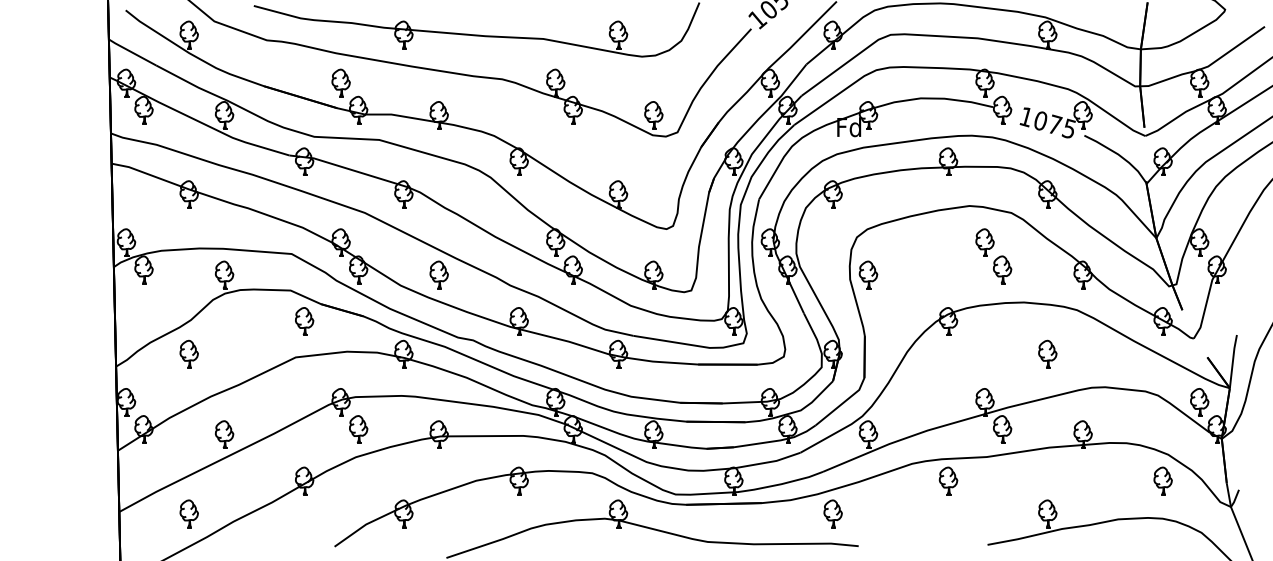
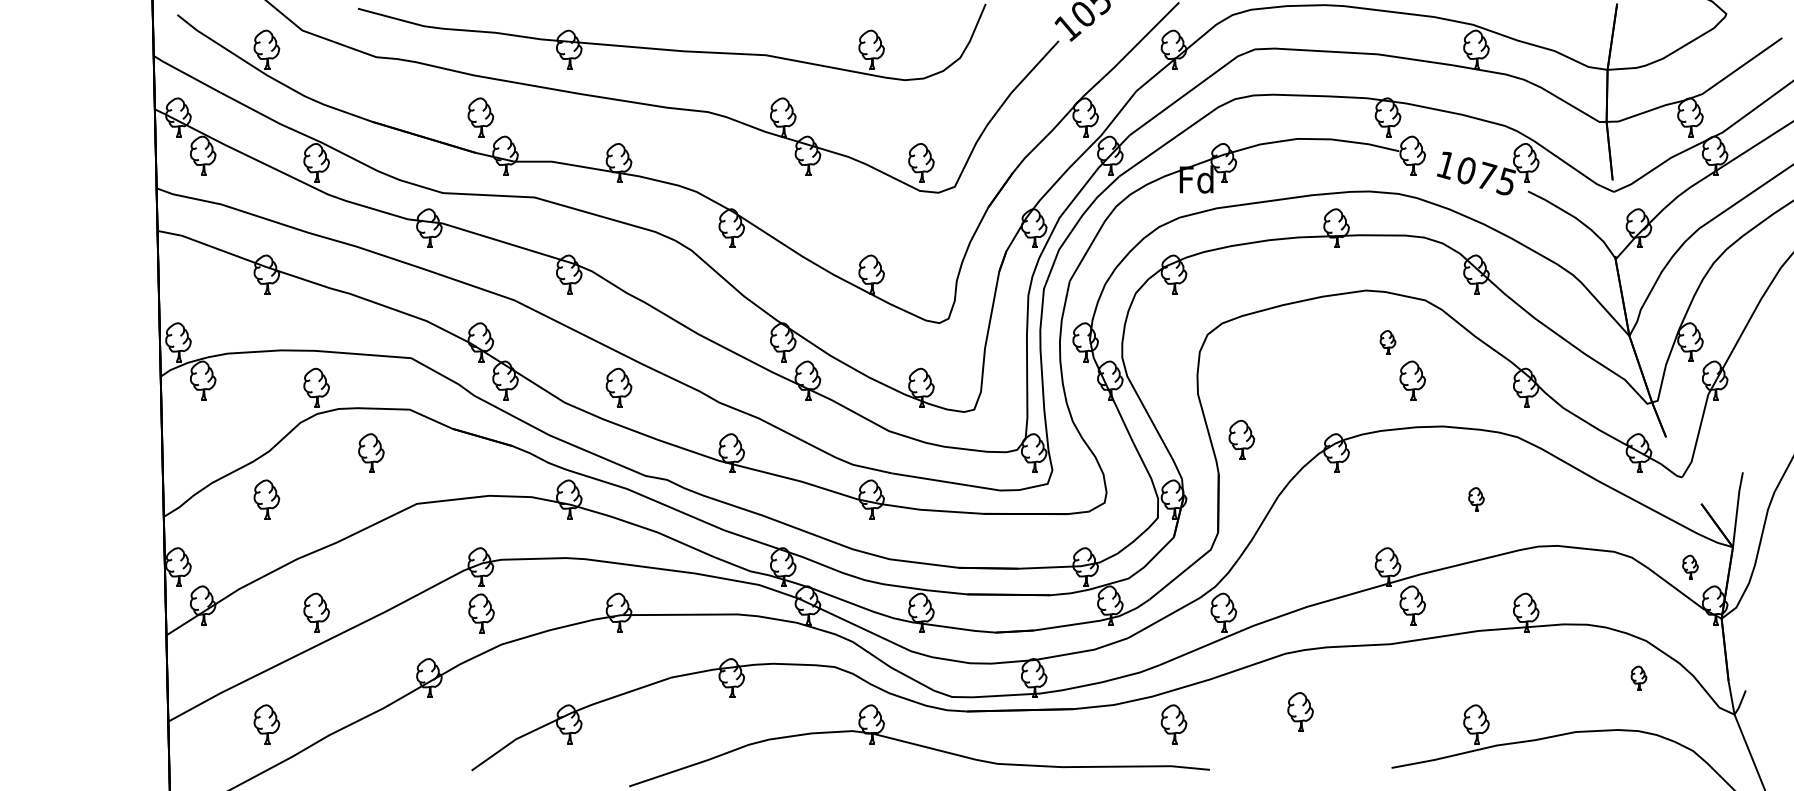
part: (984, 242) -> (1387, 342), size x0.6
part: (868, 274) -> (1241, 439), moved
part: (304, 320) -> (371, 452), moved
part: (1047, 354) -> (1476, 499), size x0.6
part: (1199, 401) -> (1690, 566), size x0.6
part: (358, 429) -> (481, 613), moved
part: (948, 480) -> (1300, 711), moved
part: (1162, 480) -> (1638, 677), size x0.6

